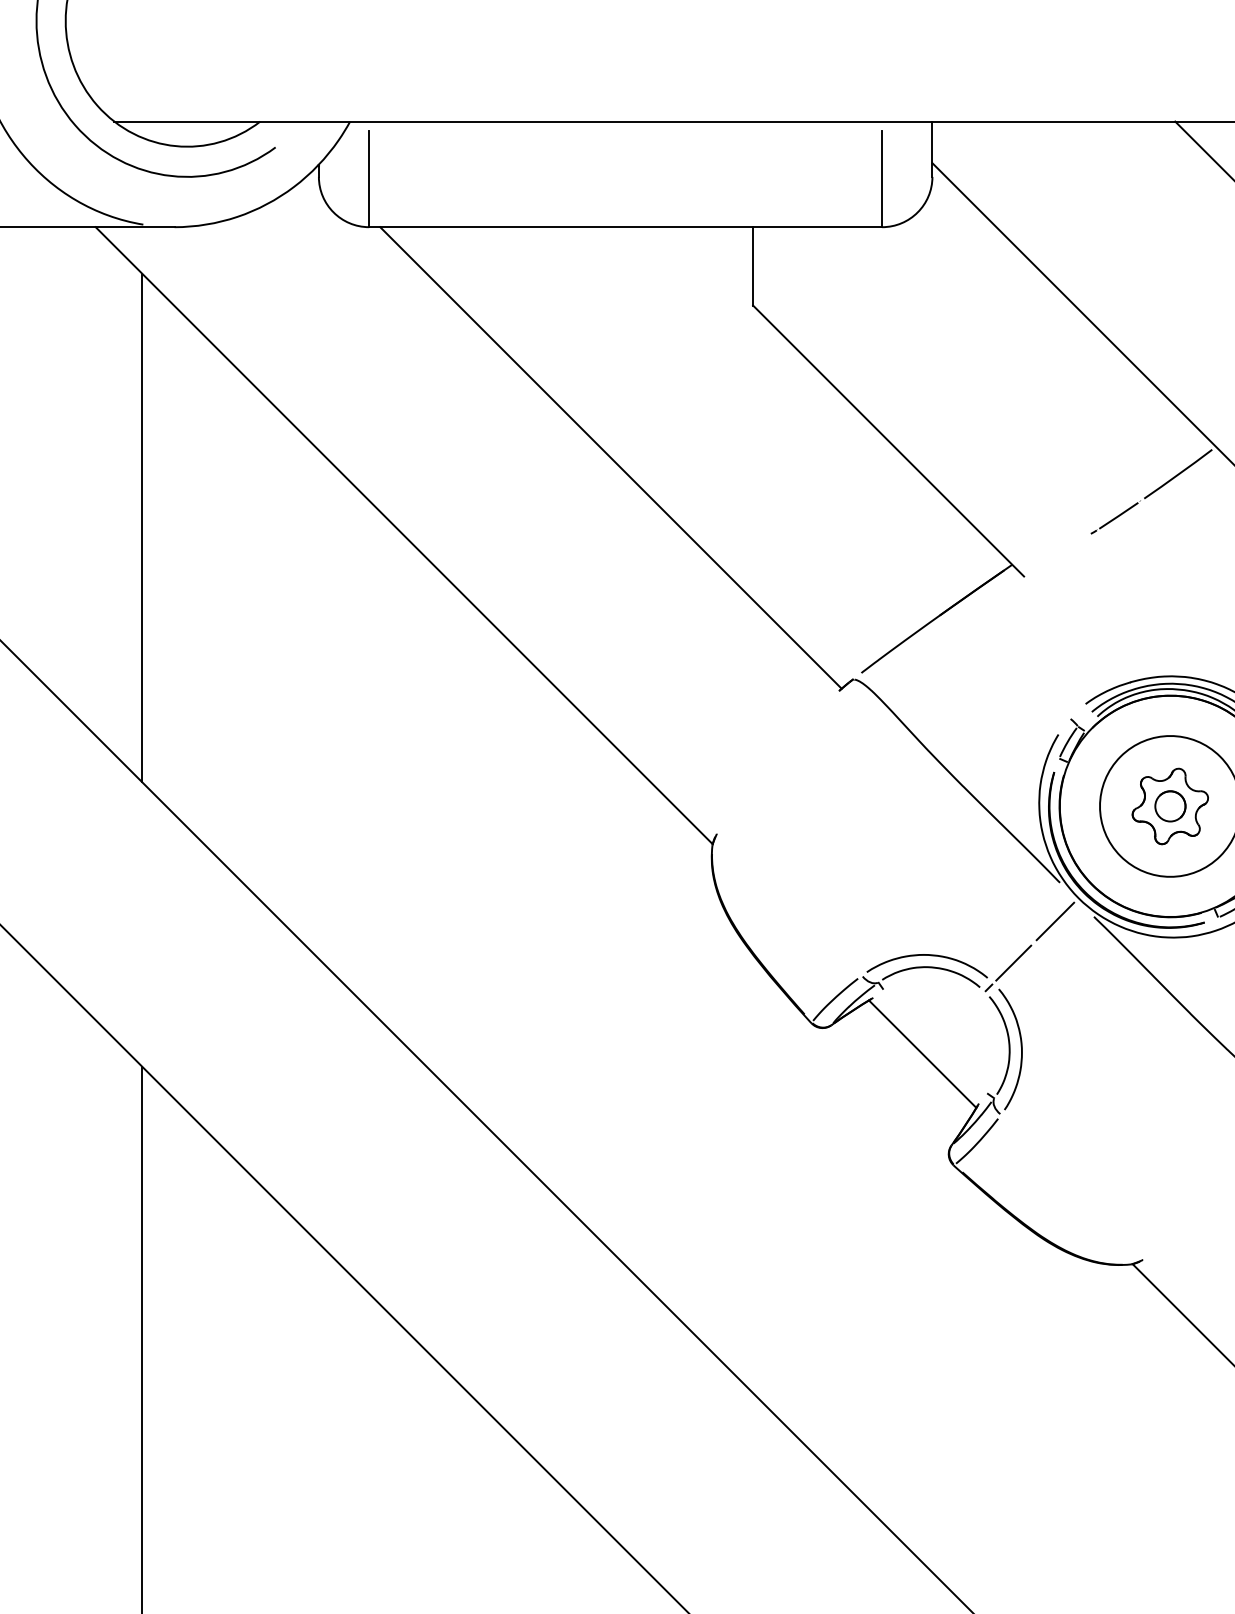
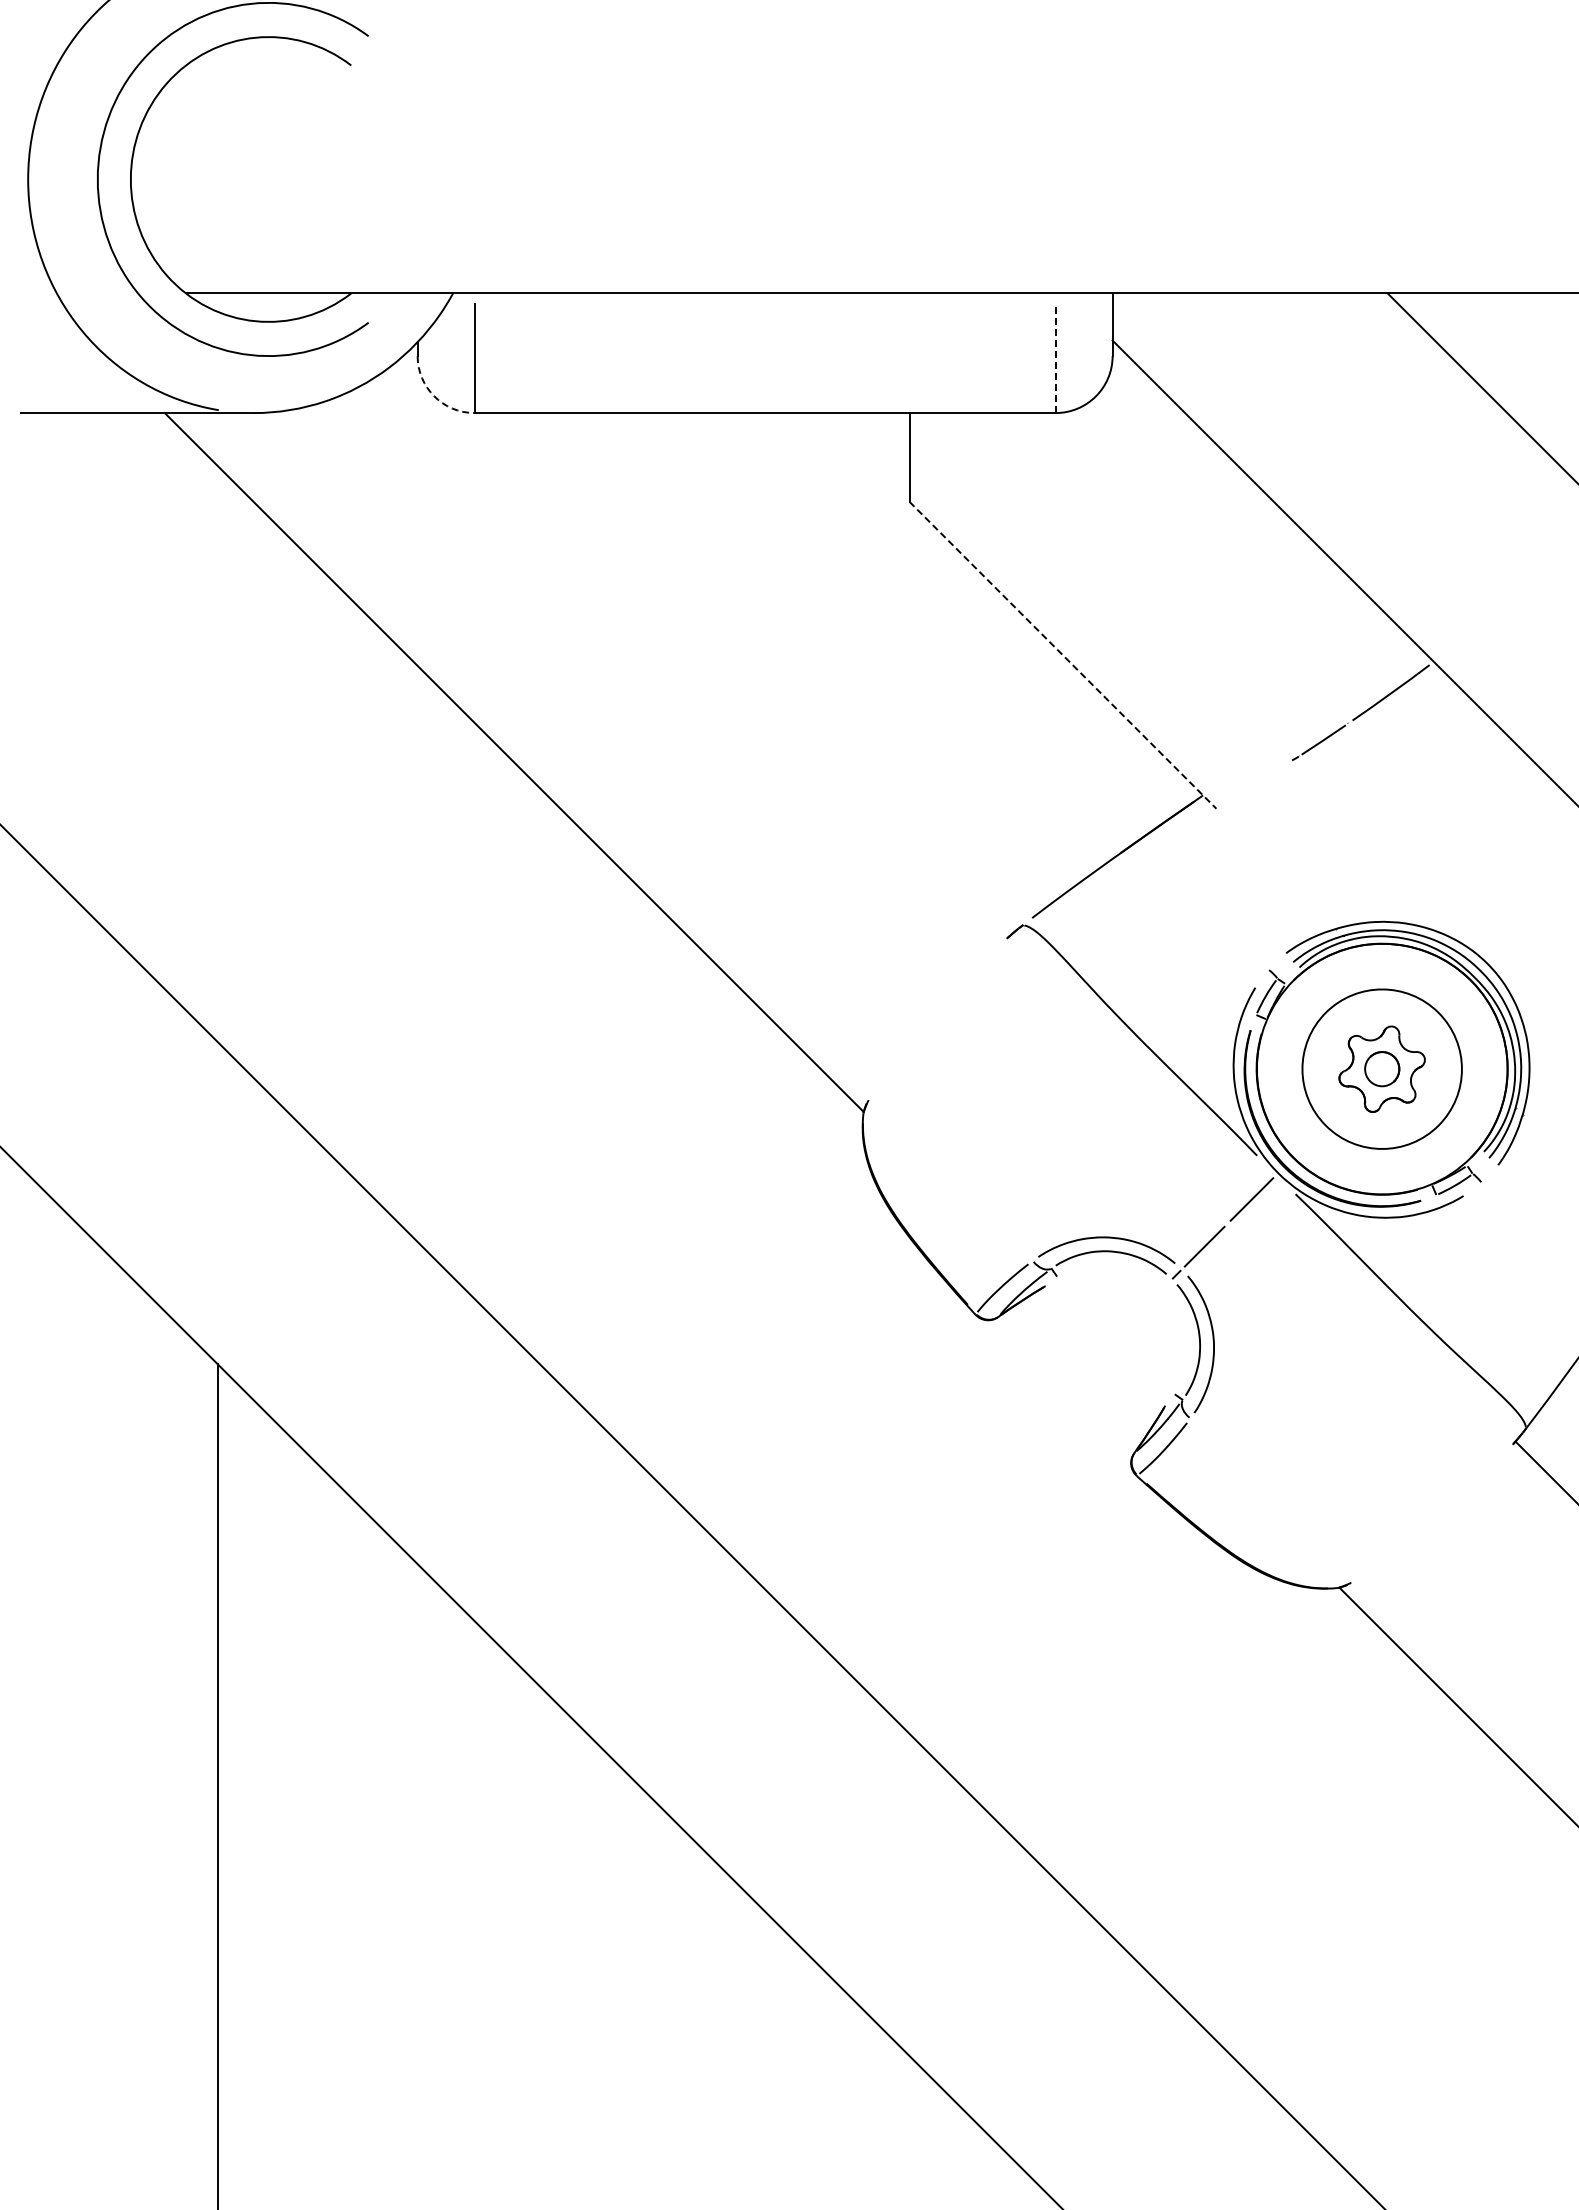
line: (882, 178) -> (1055, 357), solid -> dashed
arc: (333, 212) -> (434, 396), solid -> dashed
line: (889, 441) -> (1063, 655), solid -> dashed
line: (610, 457) -> (748, 674), removed
line: (142, 527) -> (217, 753), removed
line: (922, 1053) -> (1101, 1349), removed

